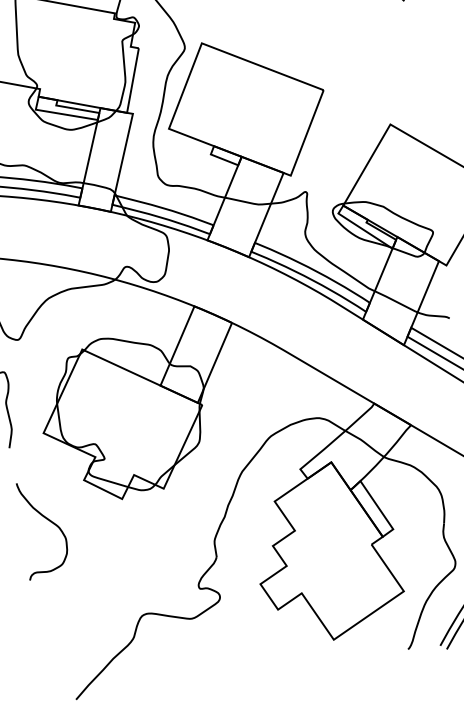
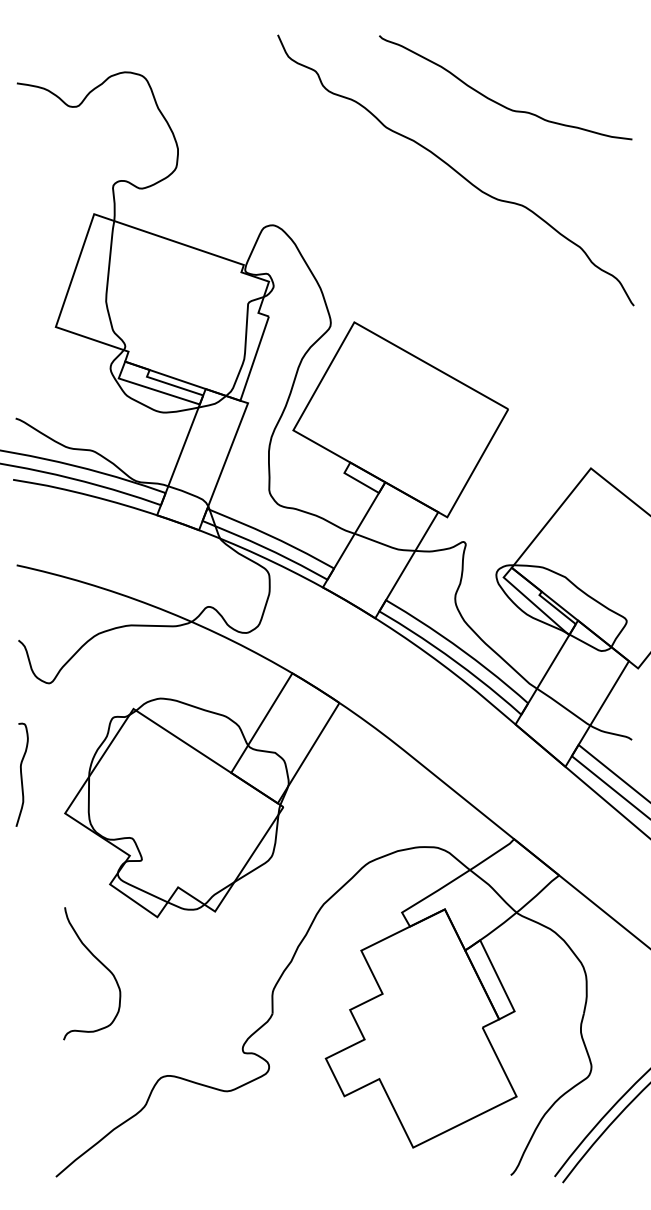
curve: (49, 521) -> (101, 964), moved

